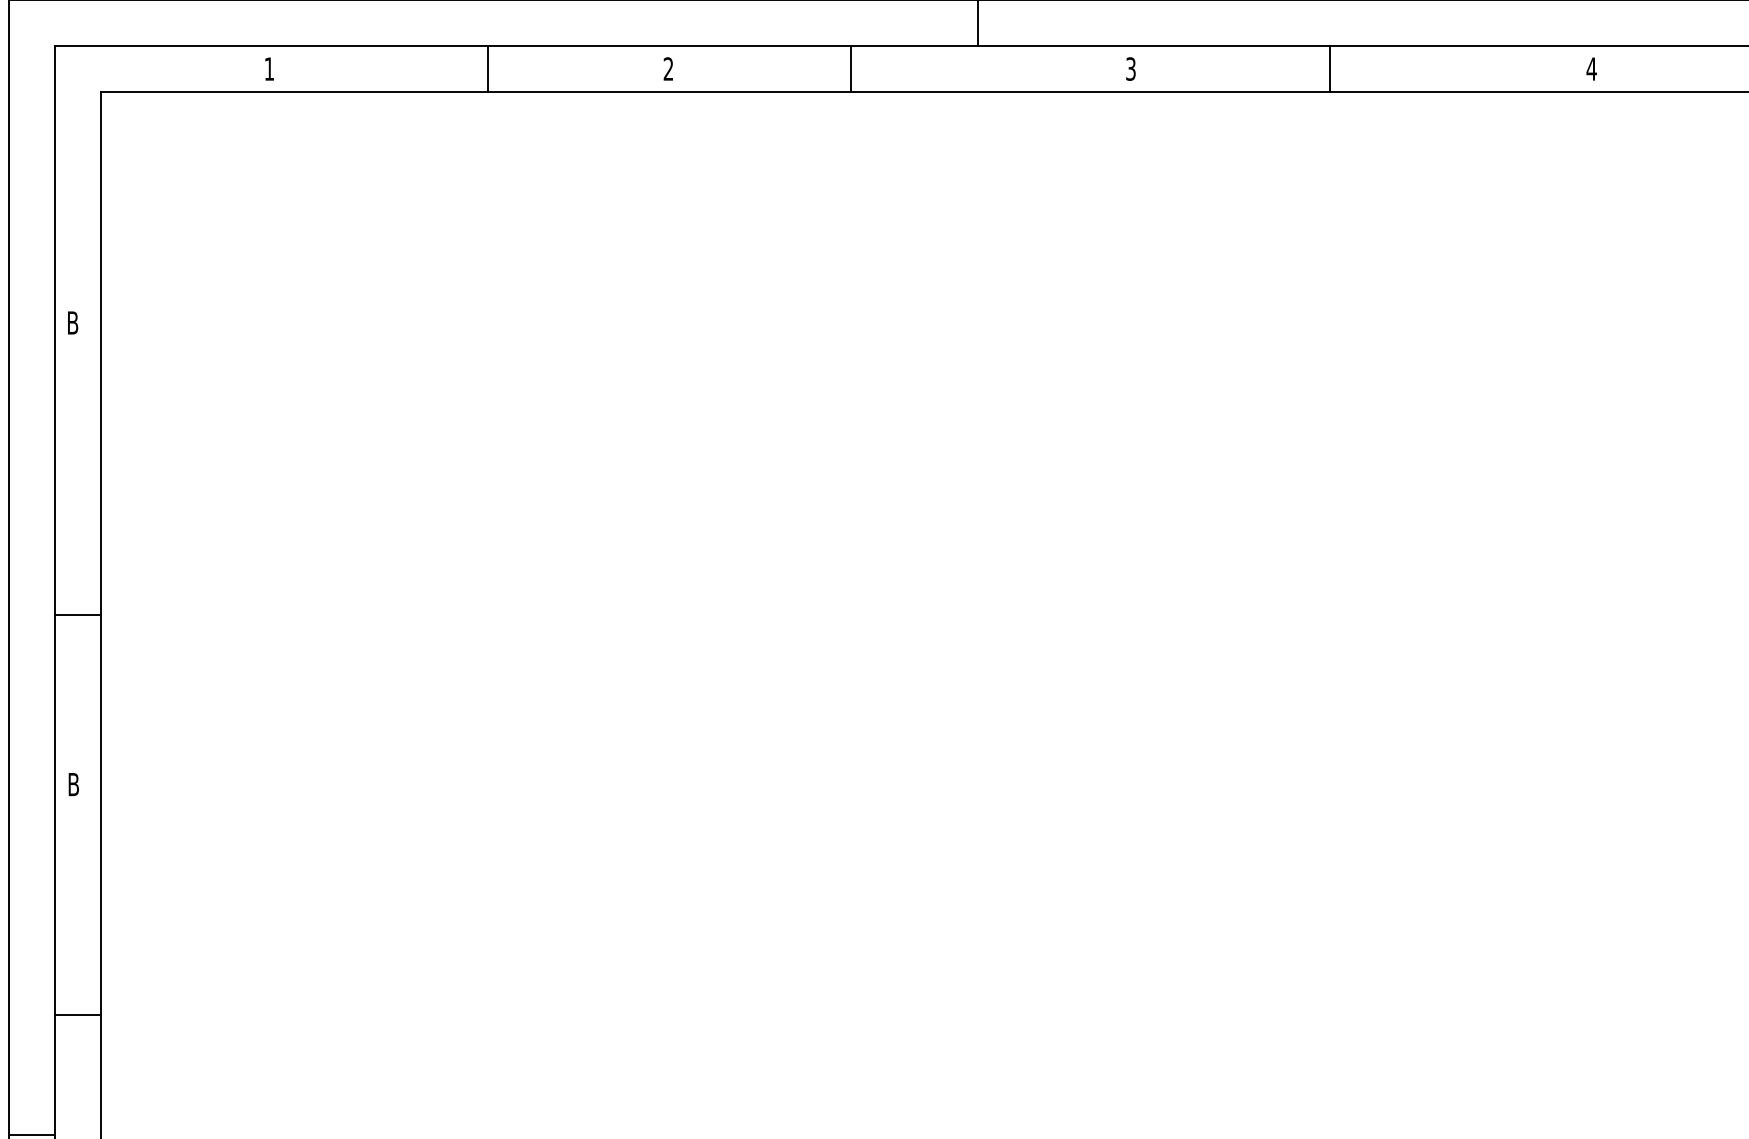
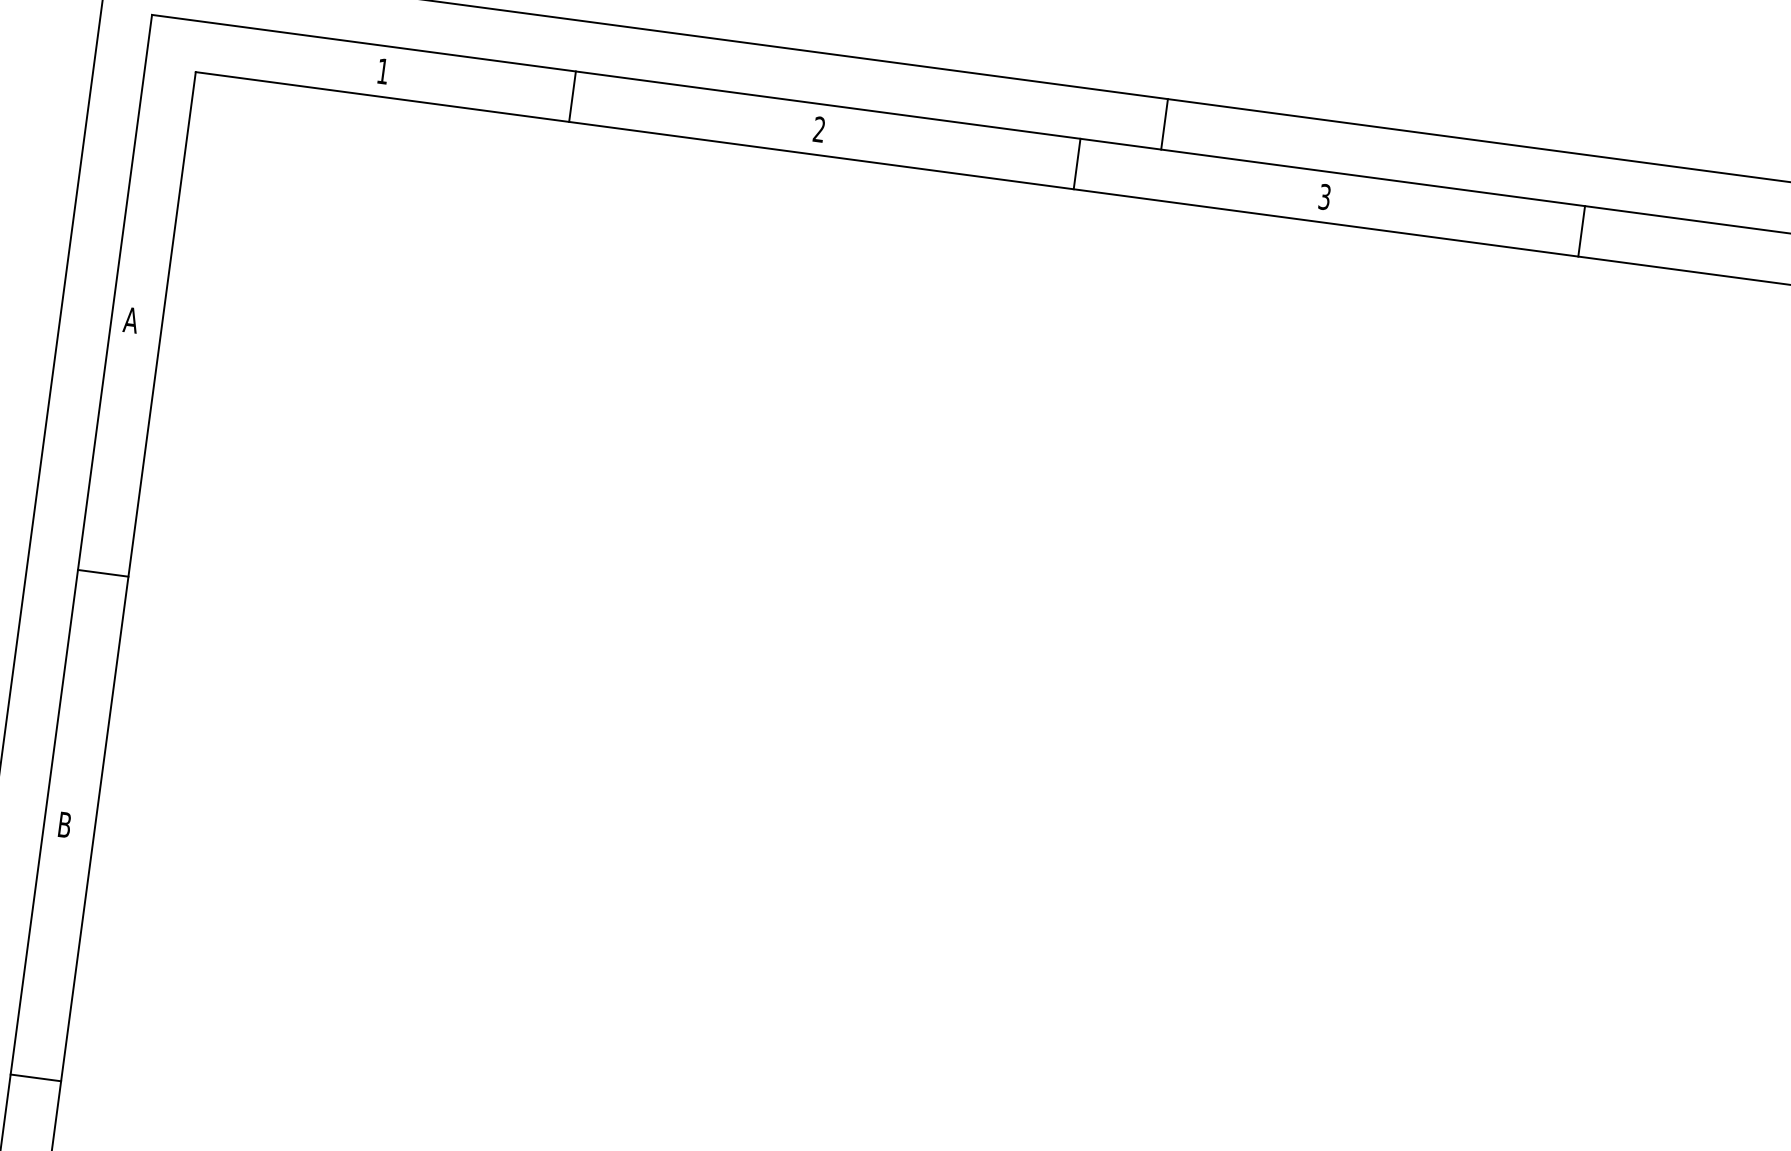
line: (487, 69) -> (572, 97), moved
line: (851, 69) -> (1077, 164), moved
line: (1329, 69) -> (1581, 231), moved
text: (72, 322) -> (130, 319), B -> A
line: (78, 614) -> (103, 573), moved

